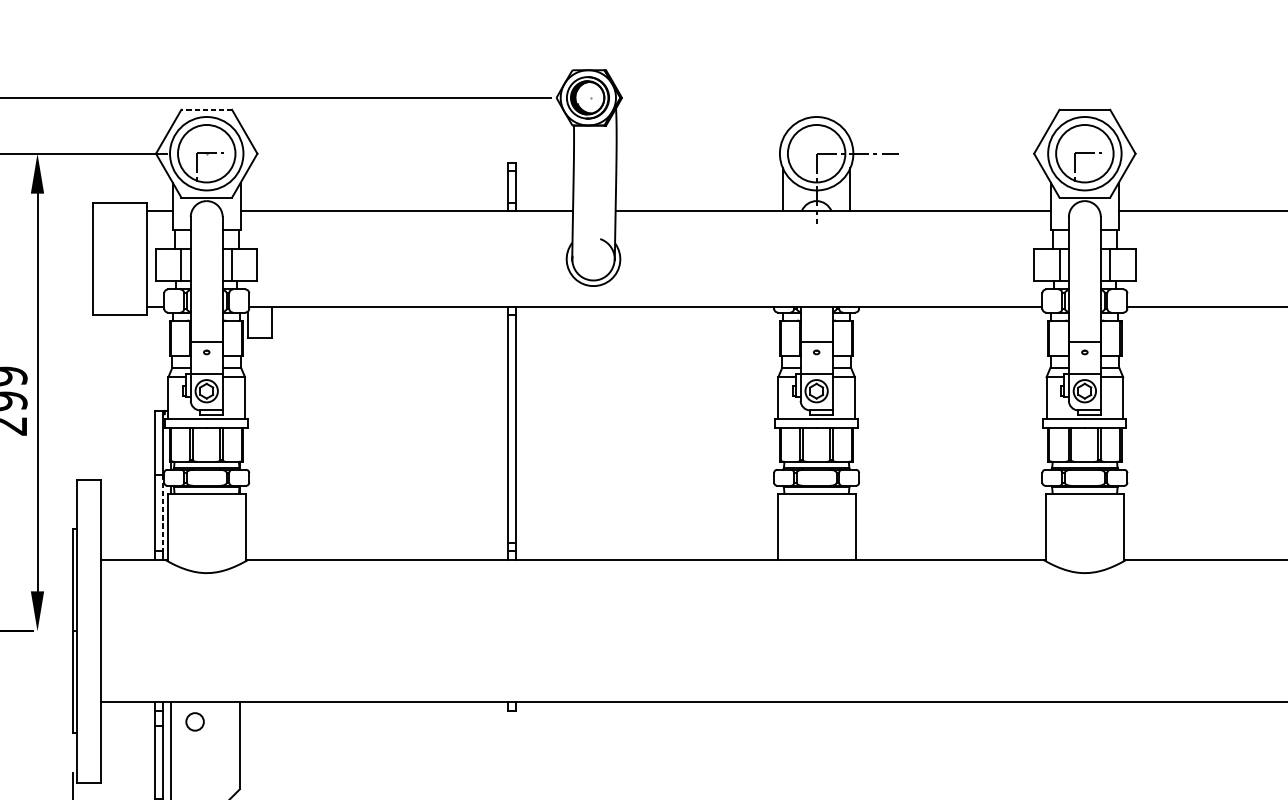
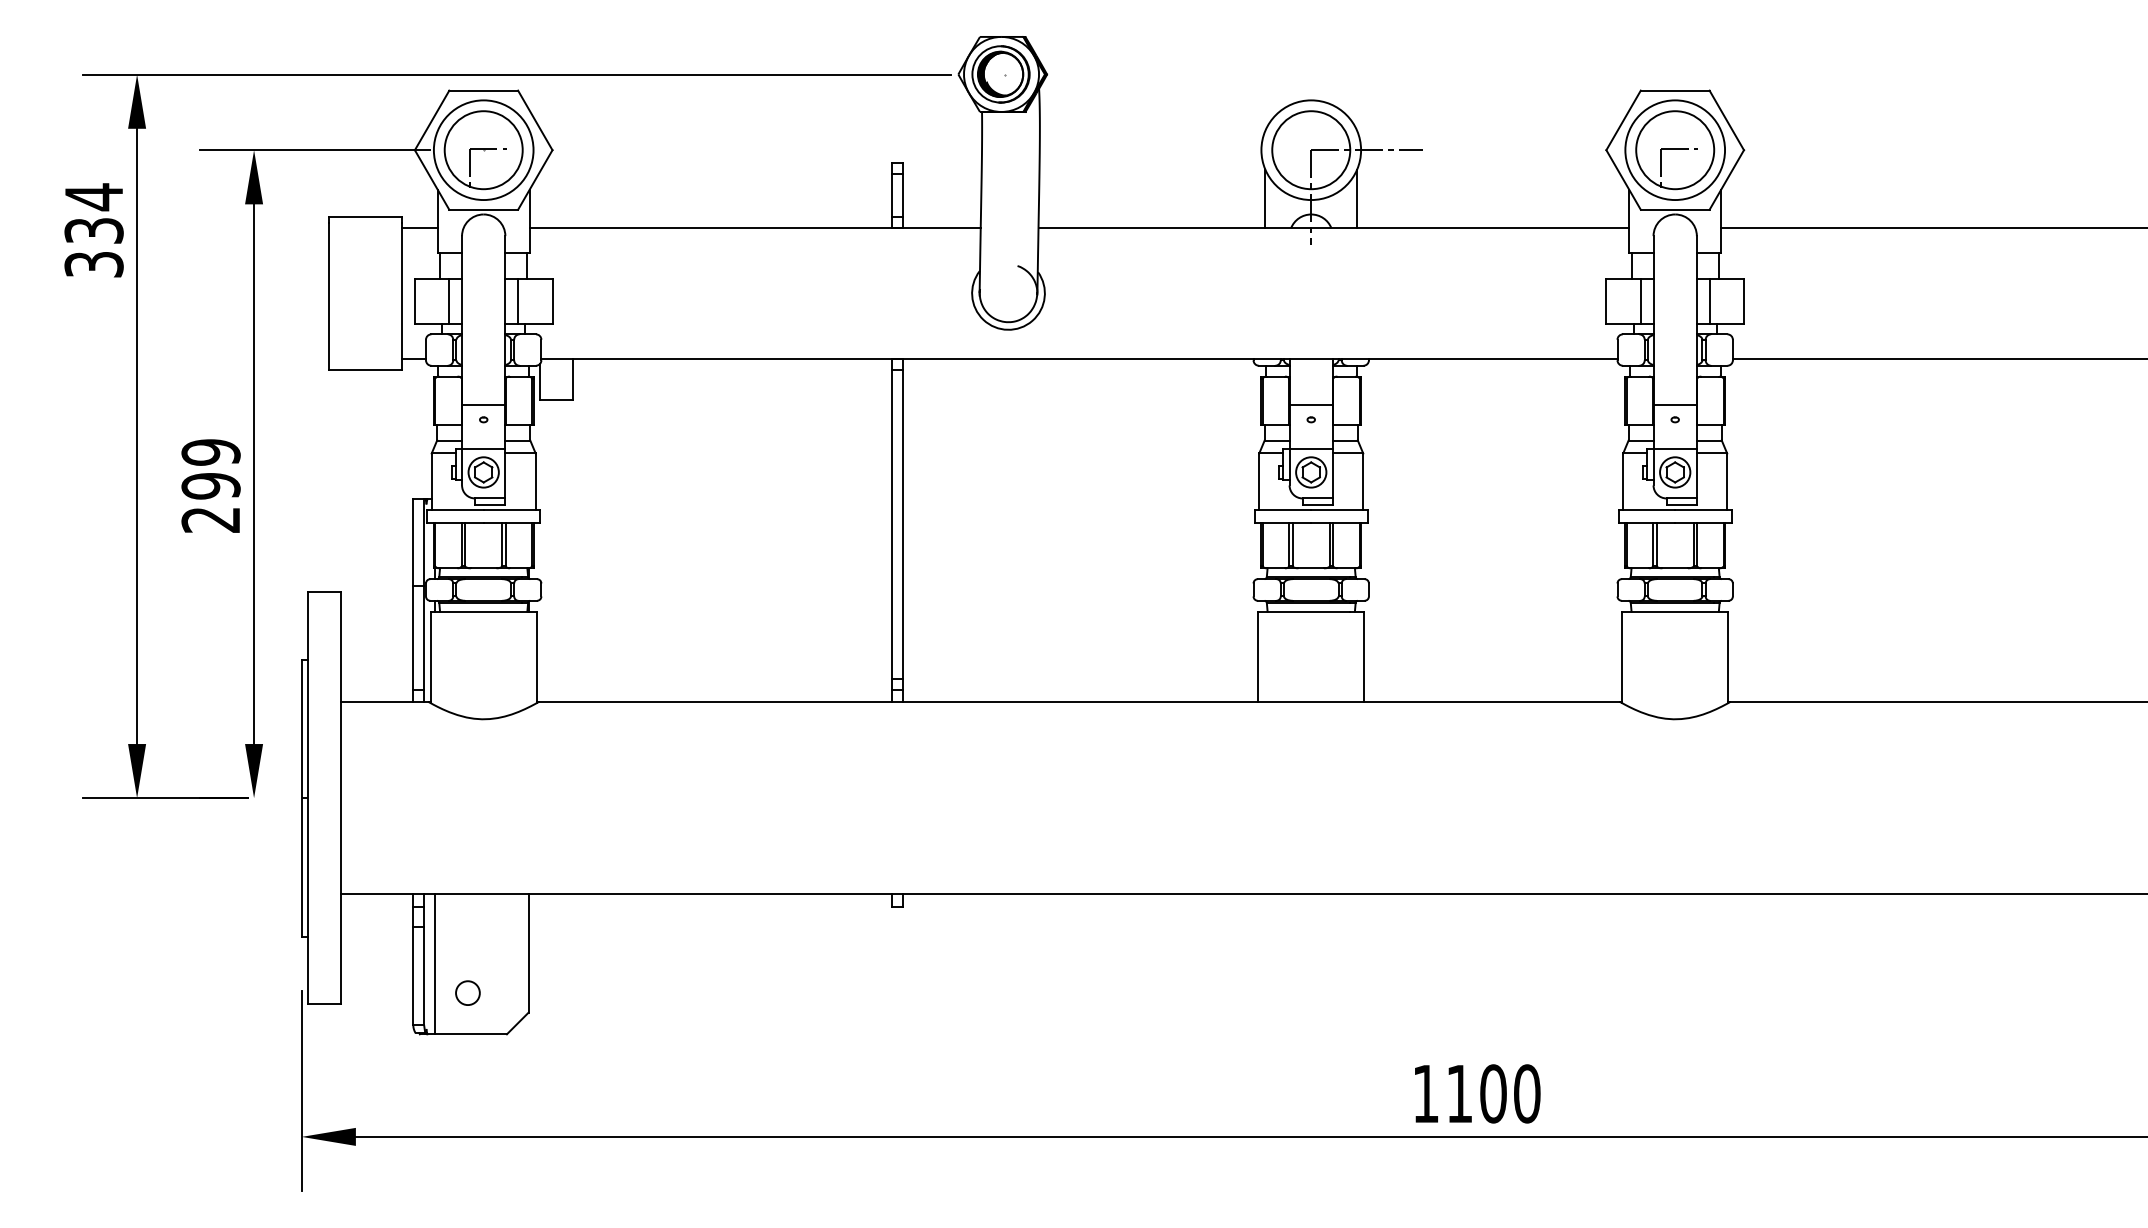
line: (206, 109) -> (483, 90), dashed -> solid
line: (163, 512) -> (424, 637), dashed -> solid
circle: (194, 721) -> (467, 992), moved

